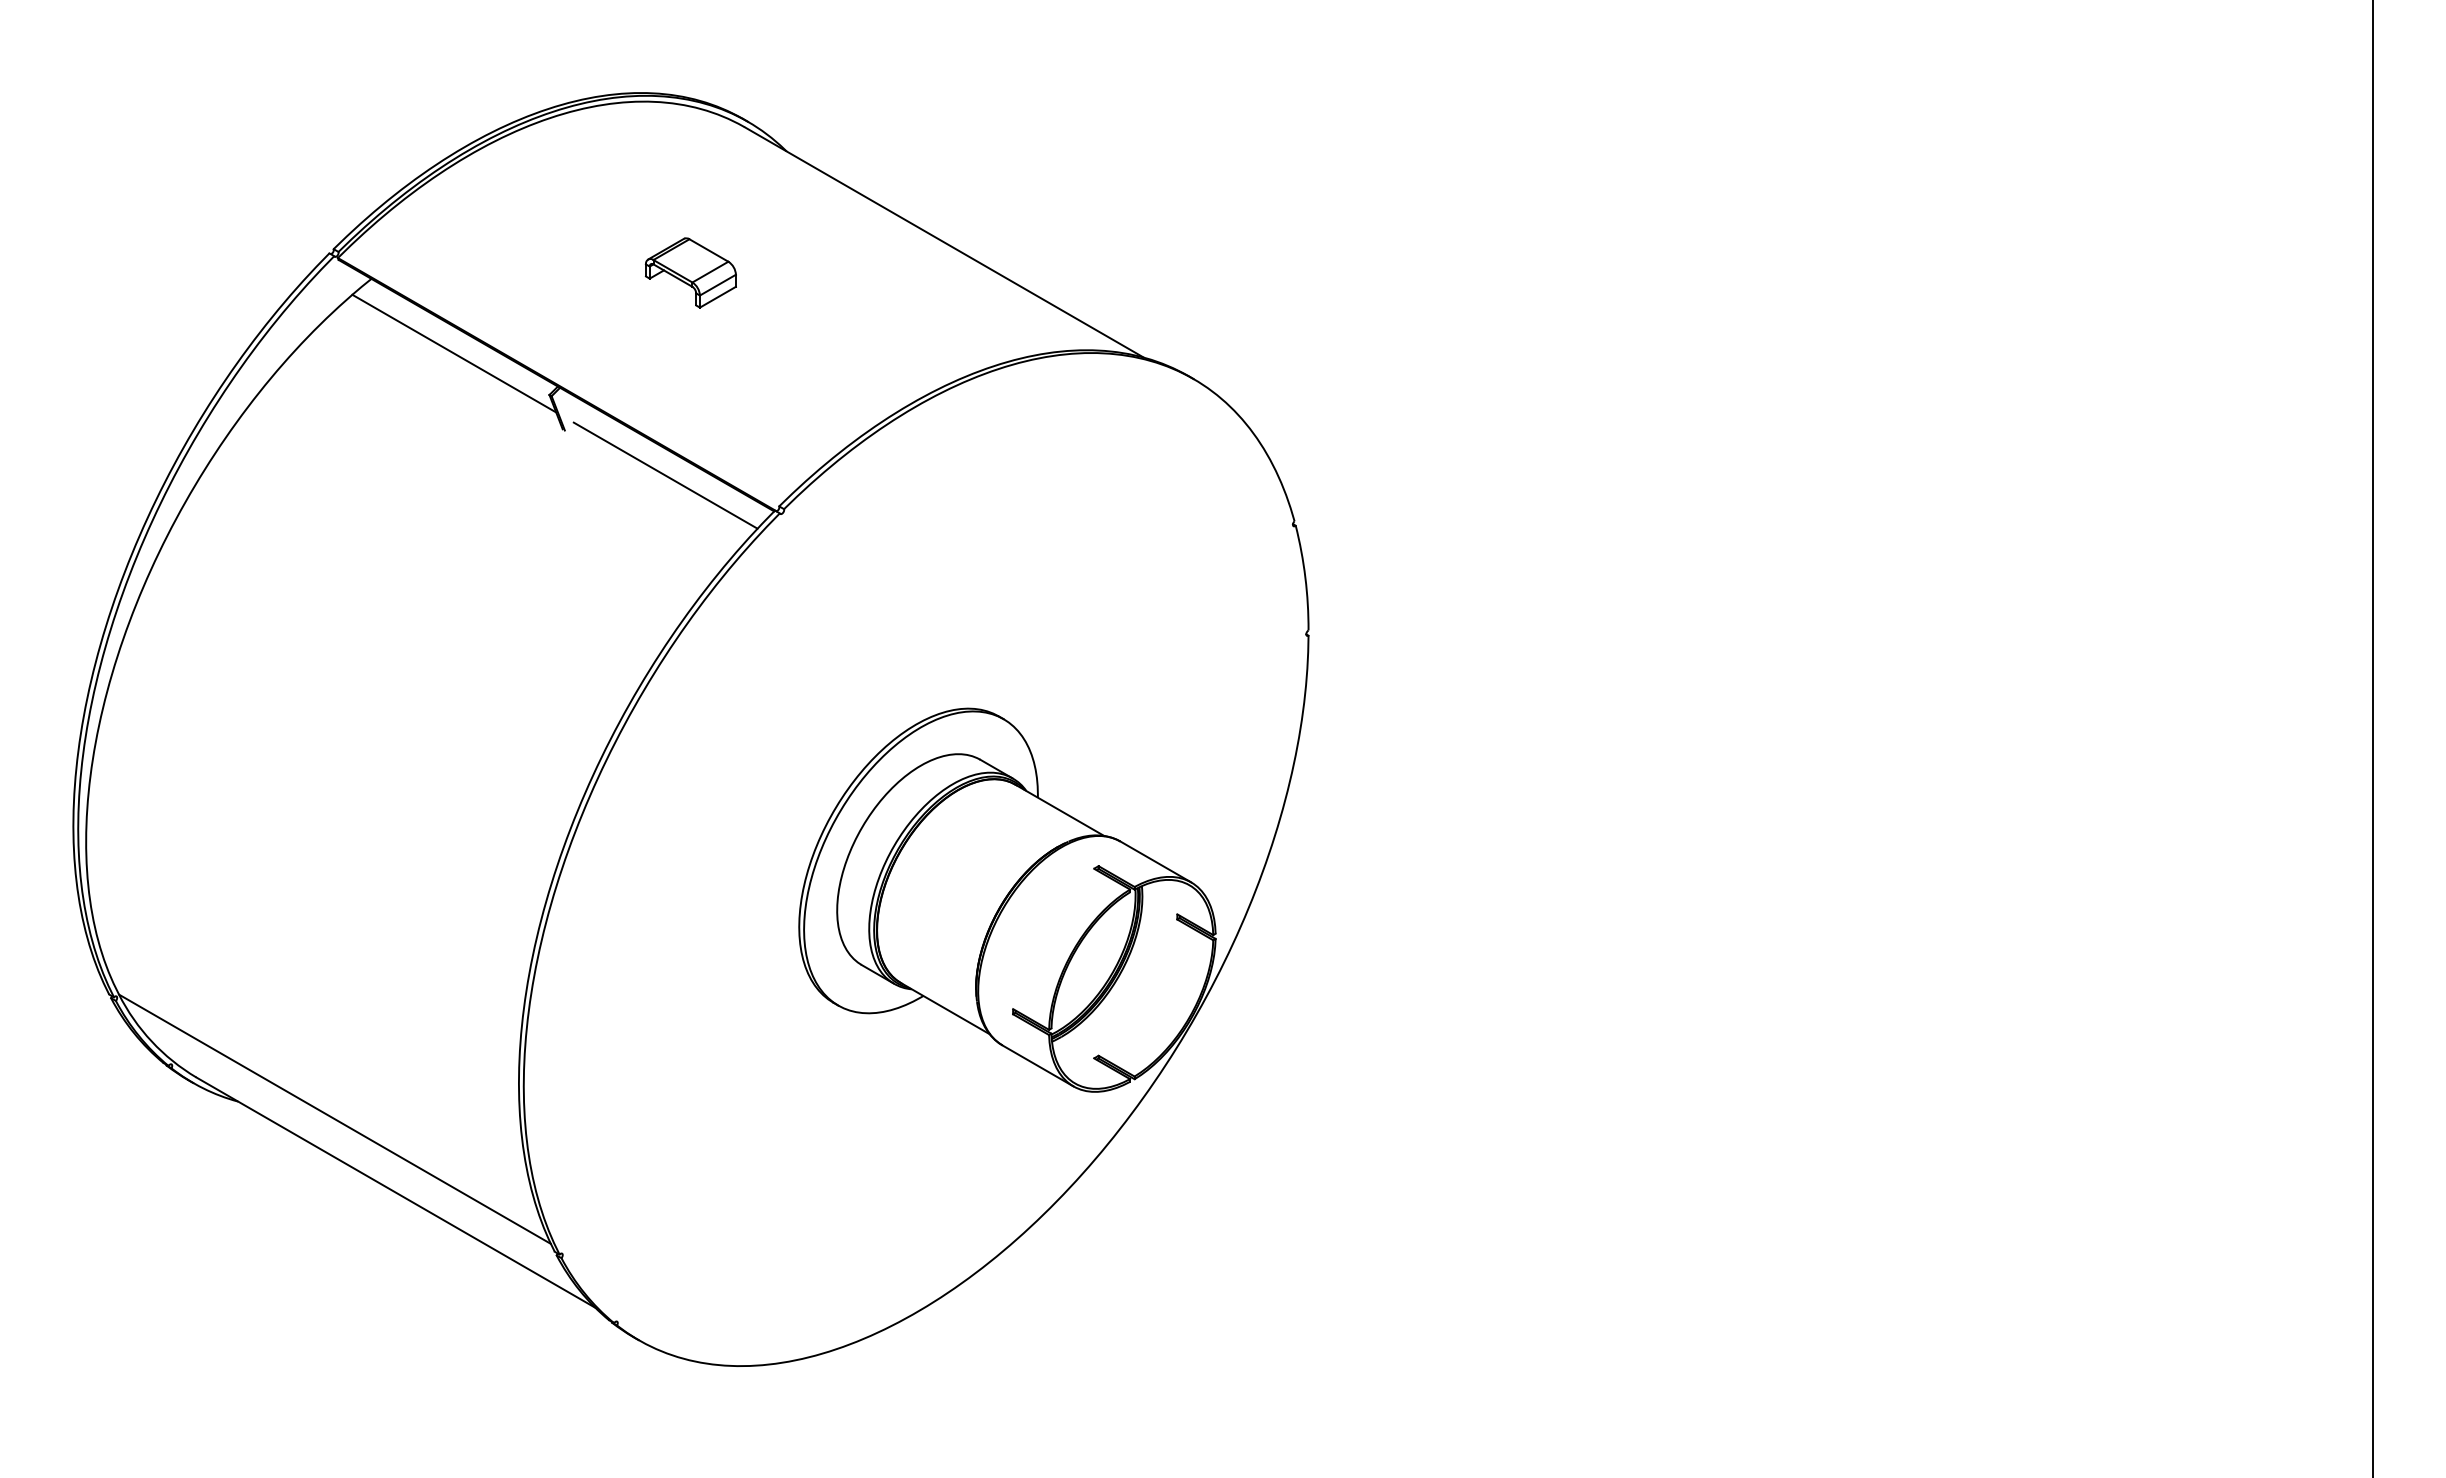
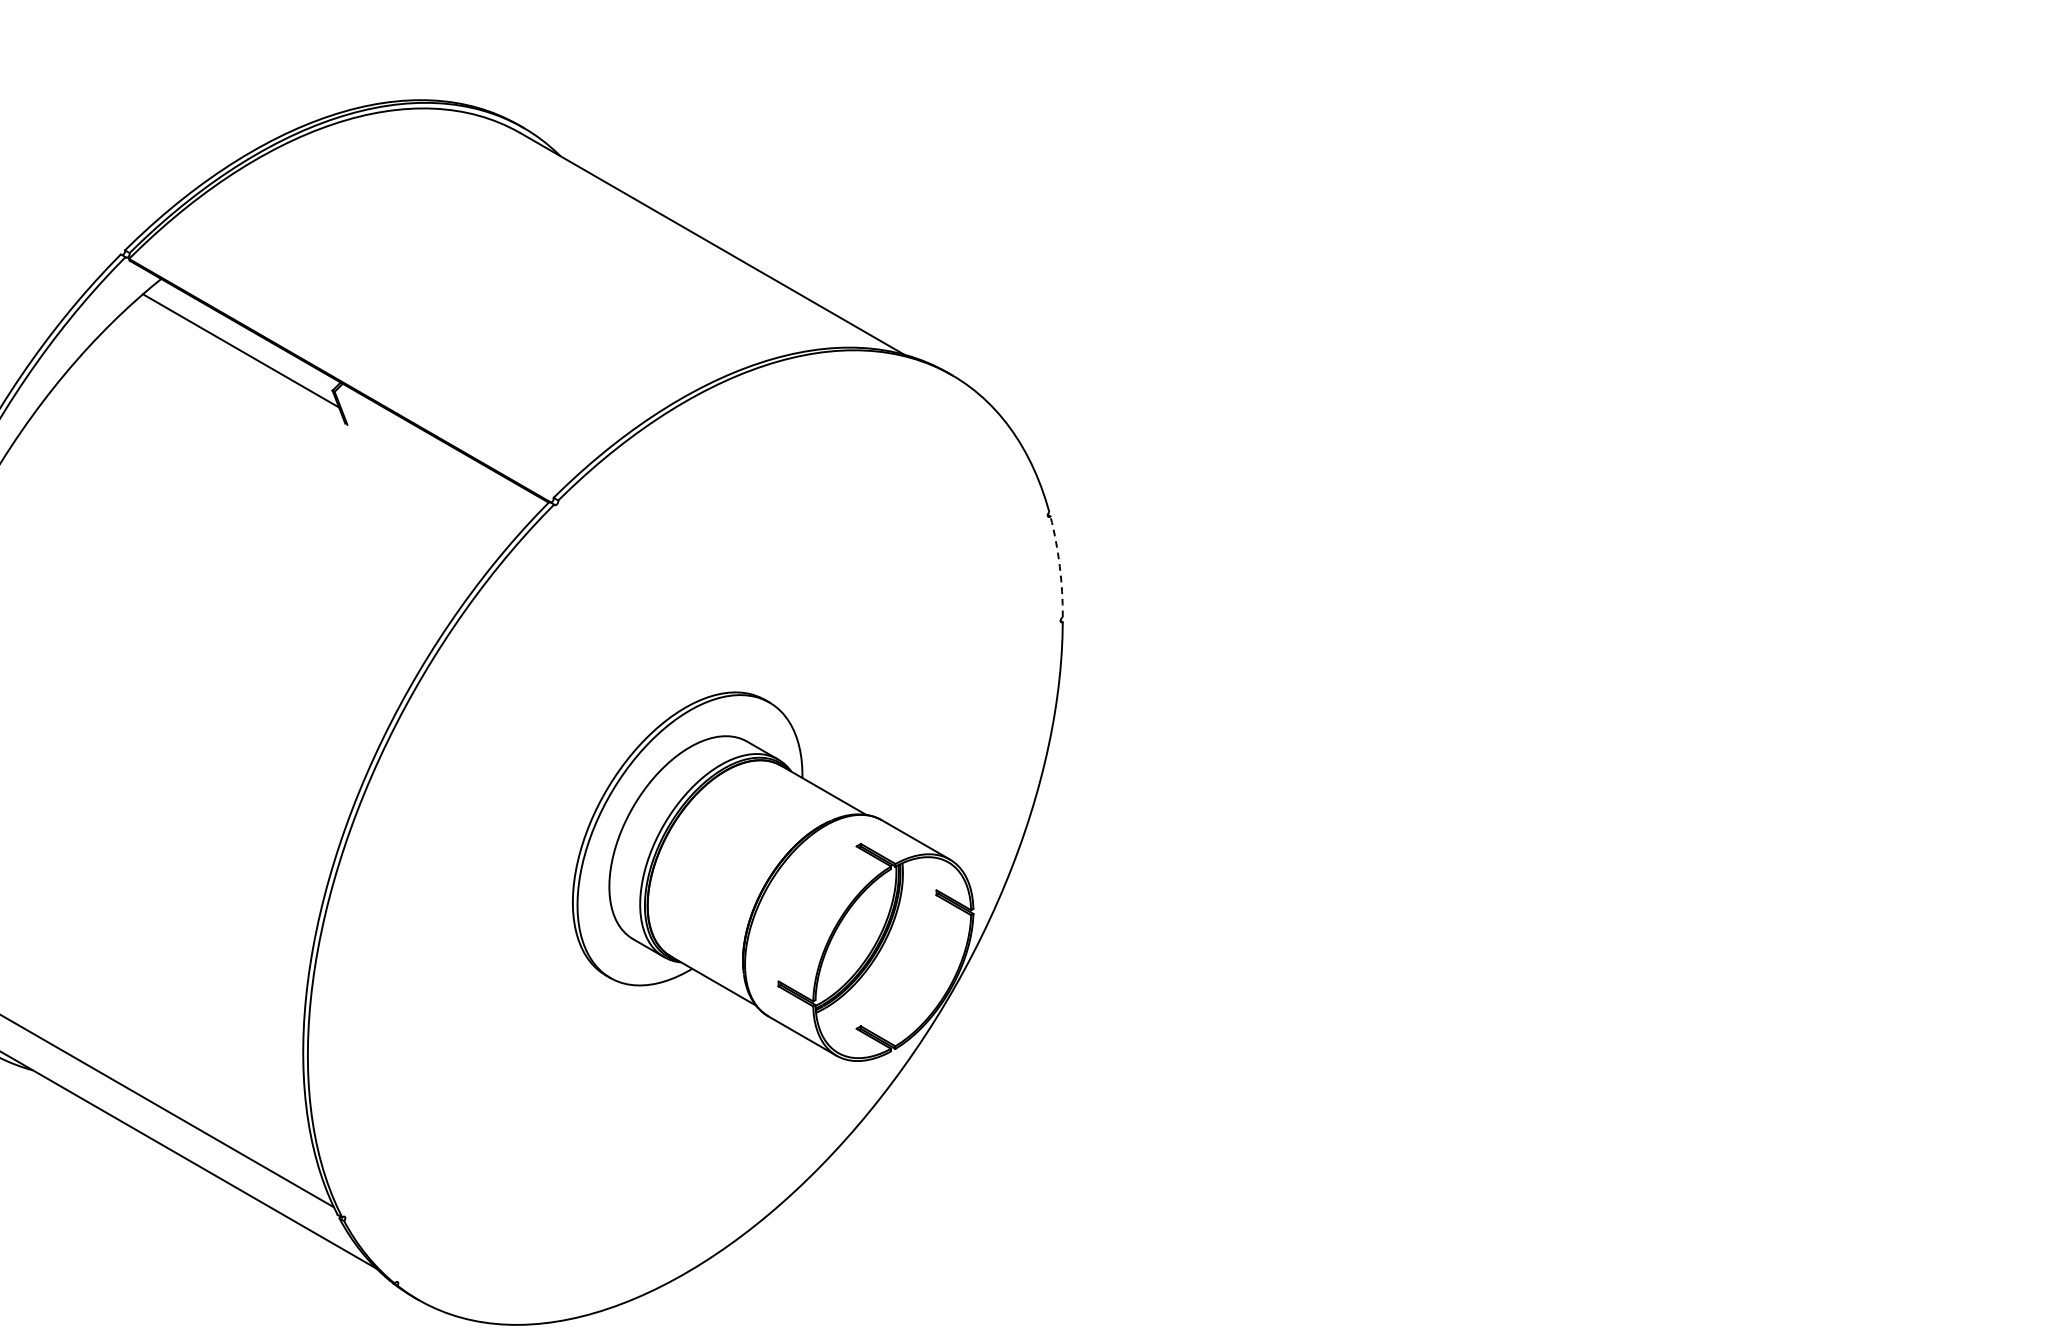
part: (690, 272) -> (468, 272), removed
line: (665, 475) -> (444, 468), removed
arc: (1305, 577) -> (1059, 566), solid -> dashed

